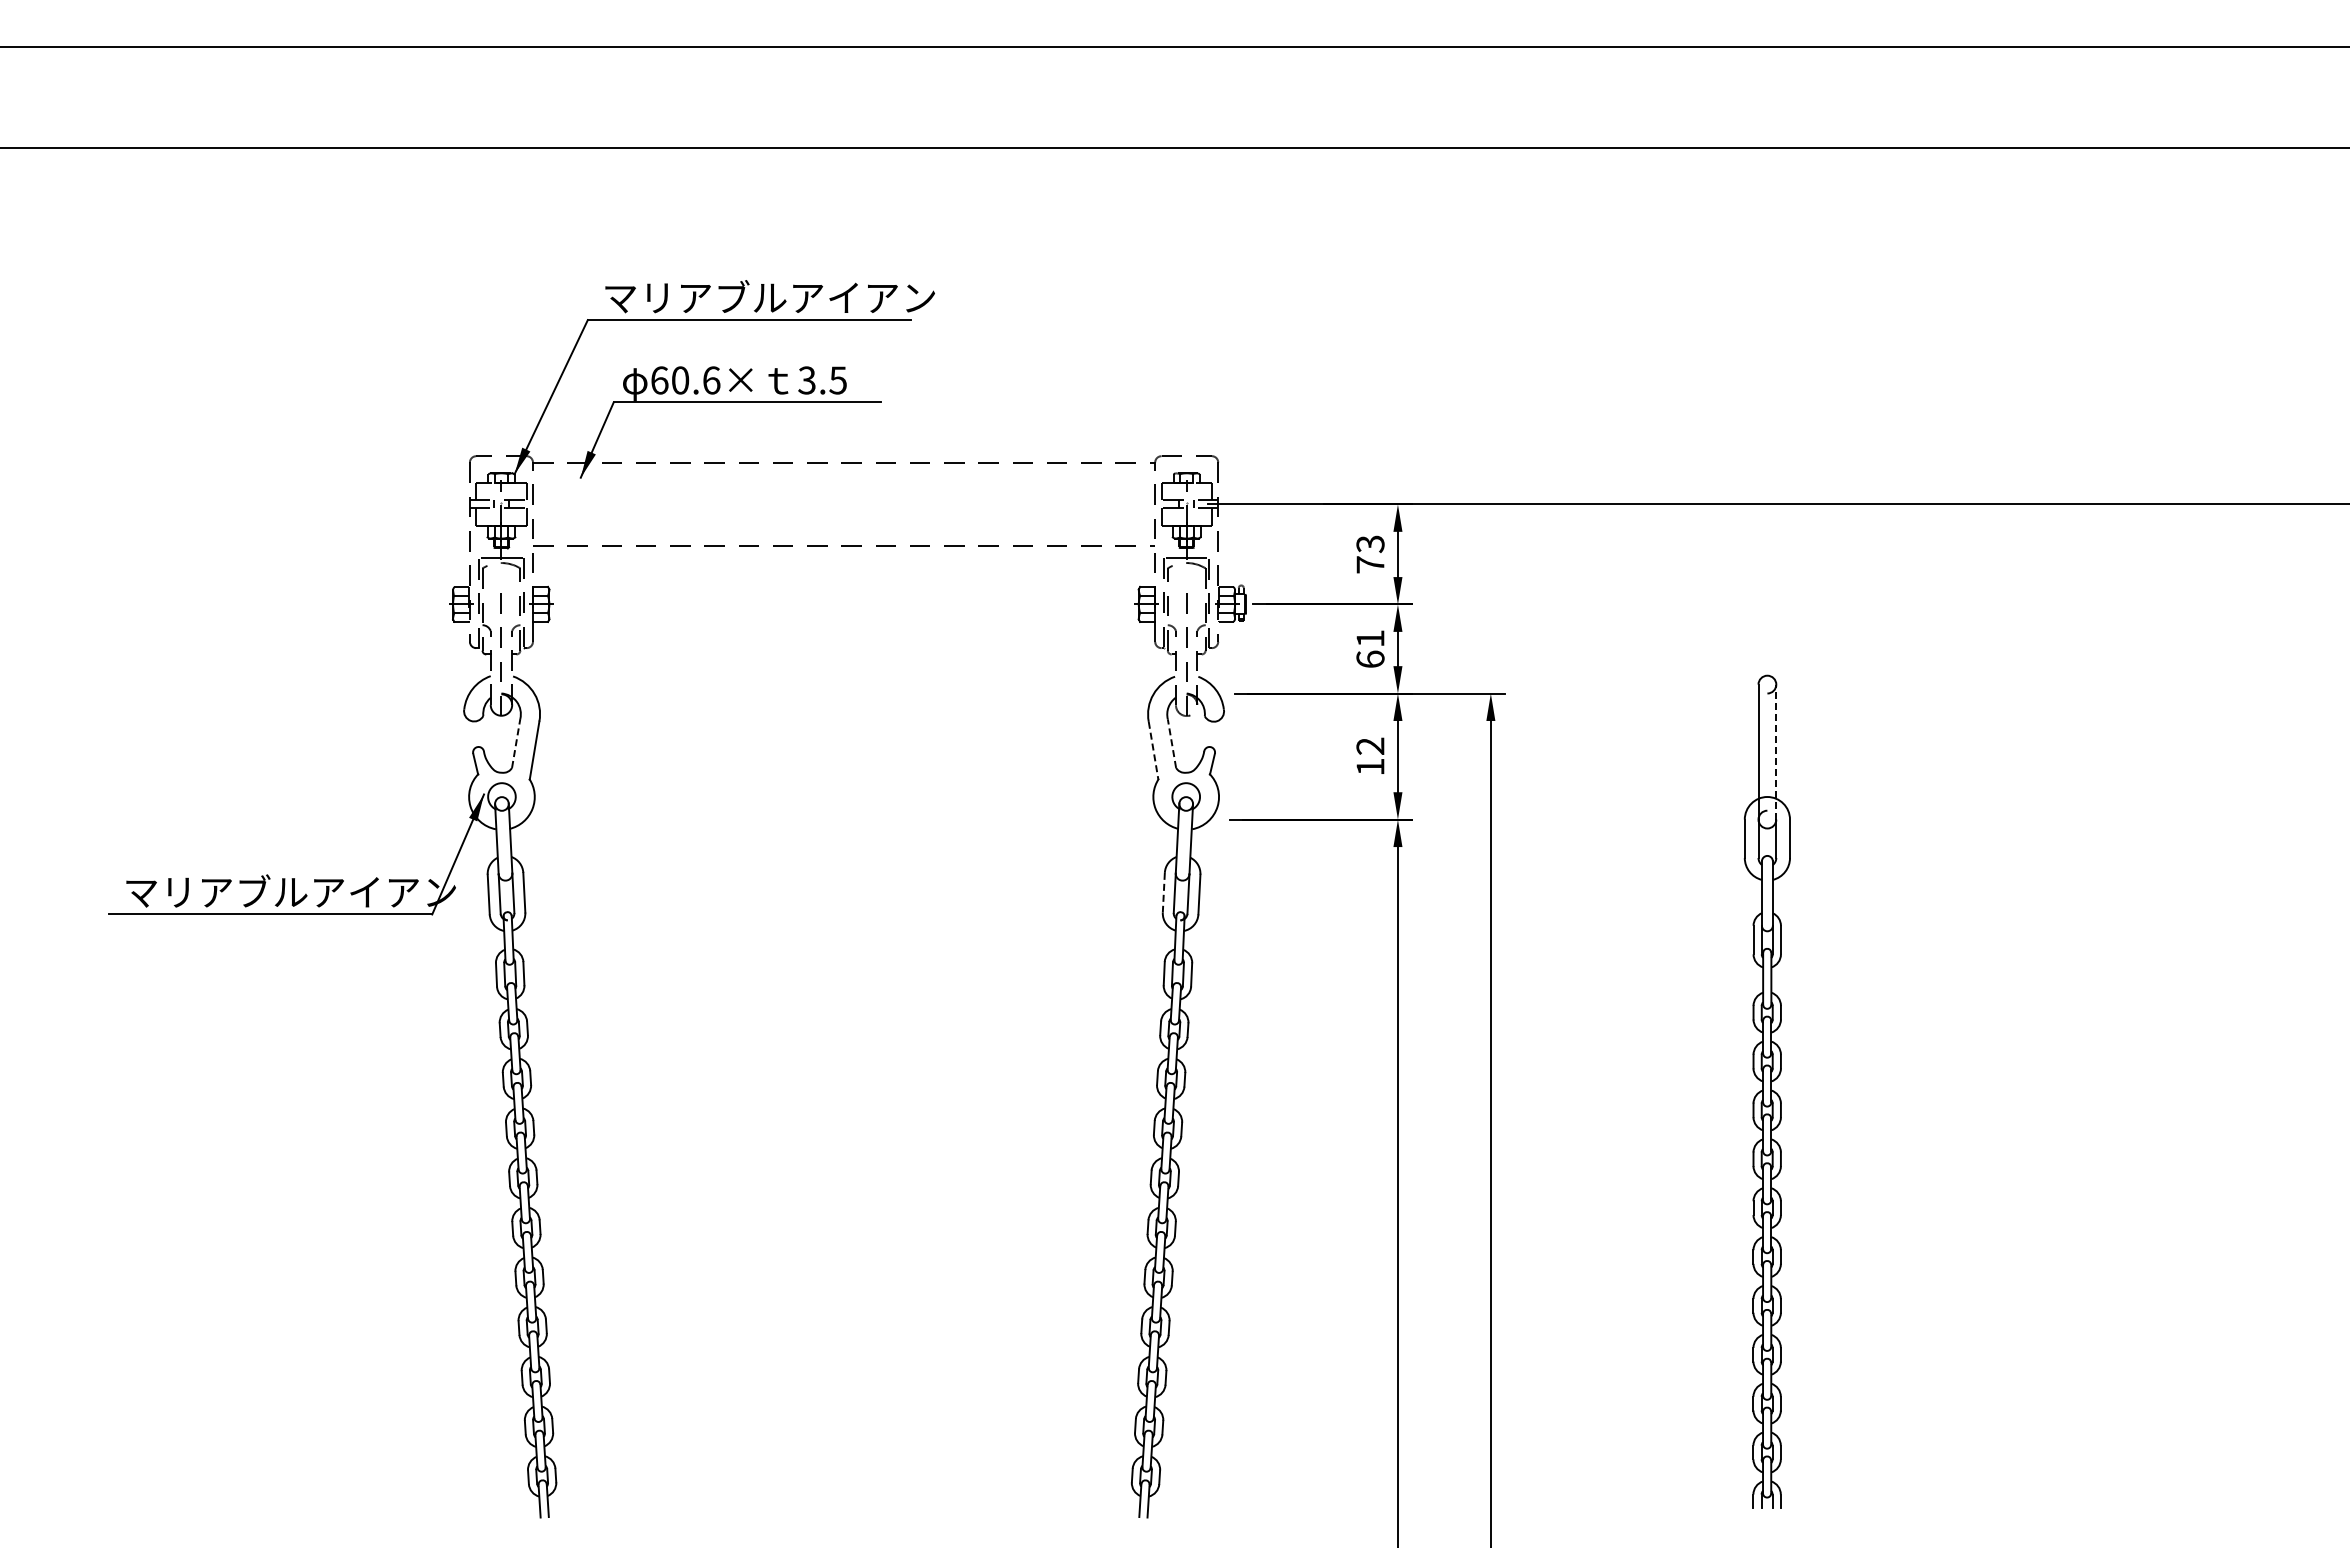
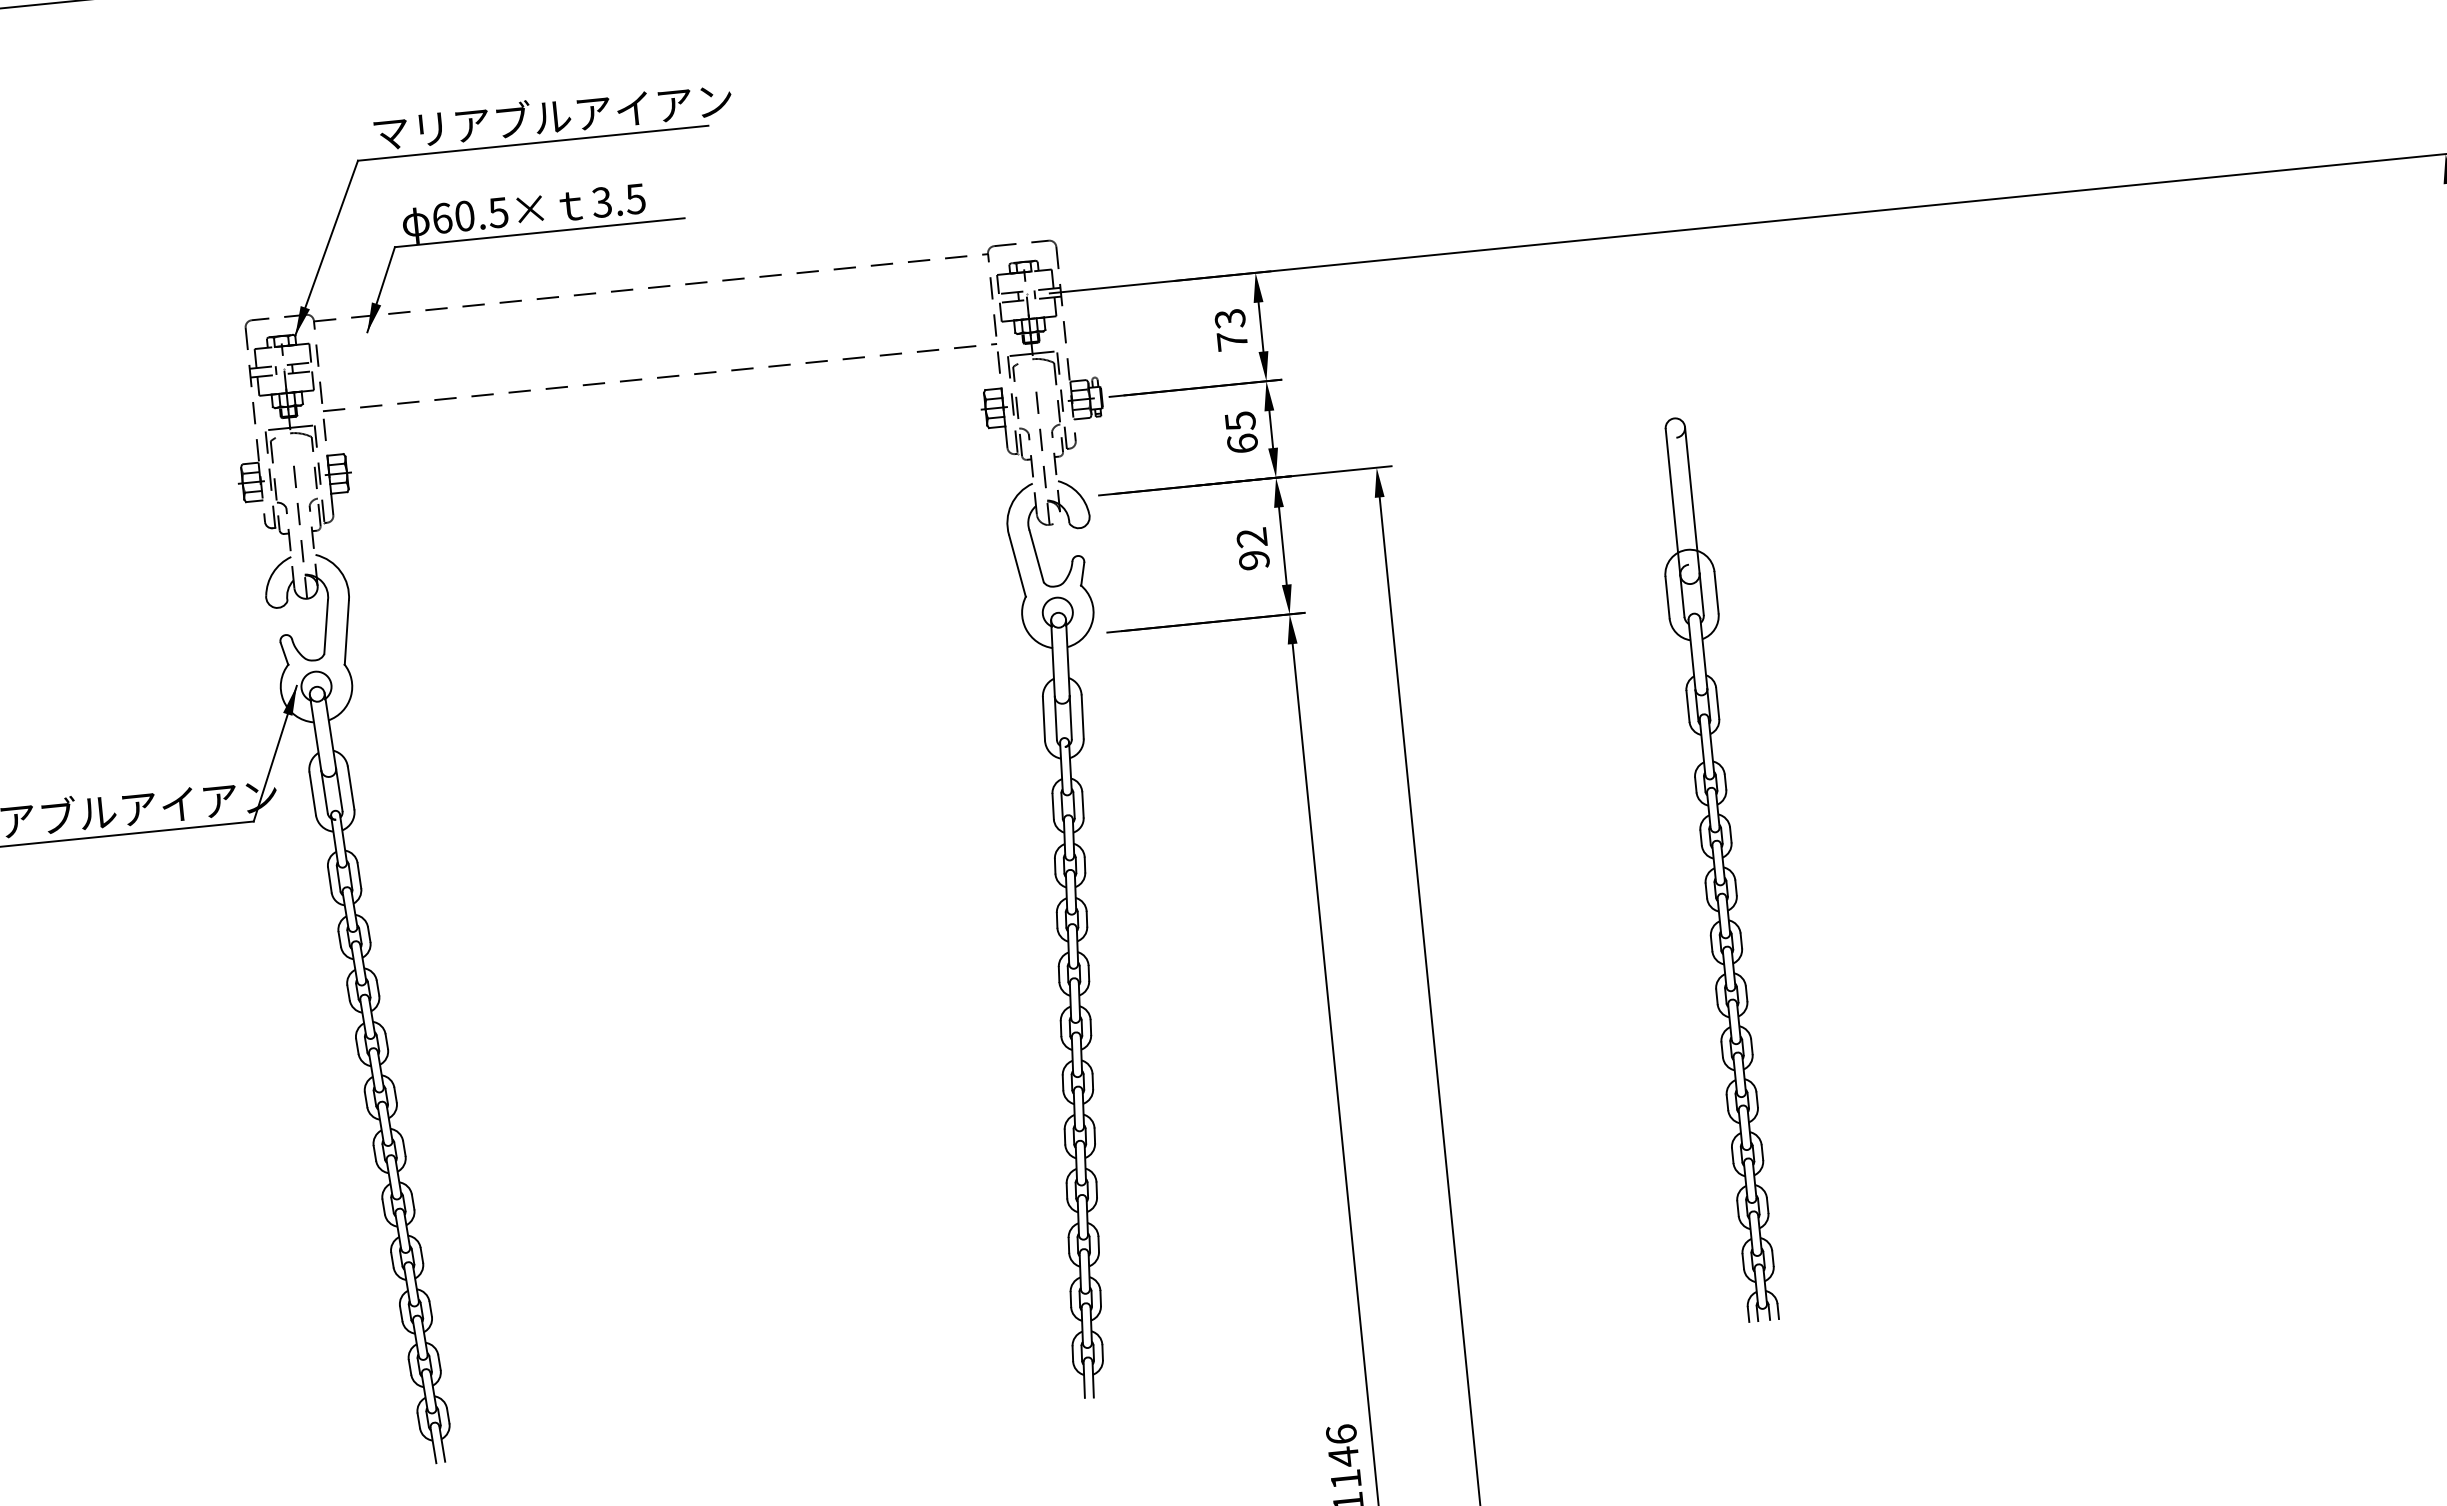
text: (711, 380) -> (498, 212), 60.6× -> 60.5×
text: (1370, 638) -> (1240, 421), 61 -> 65
line: (516, 743) -> (326, 627), dashed -> solid
line: (1171, 743) -> (1036, 556), dashed -> solid
line: (1153, 751) -> (1017, 566), dashed -> solid
line: (1776, 751) -> (1692, 499), dashed -> solid
text: (1370, 766) -> (1254, 559), 12 -> 92
line: (1163, 892) -> (1043, 718), dashed -> solid

